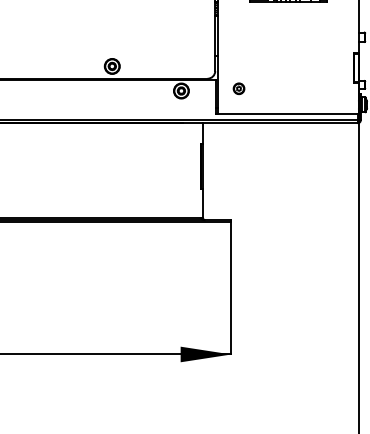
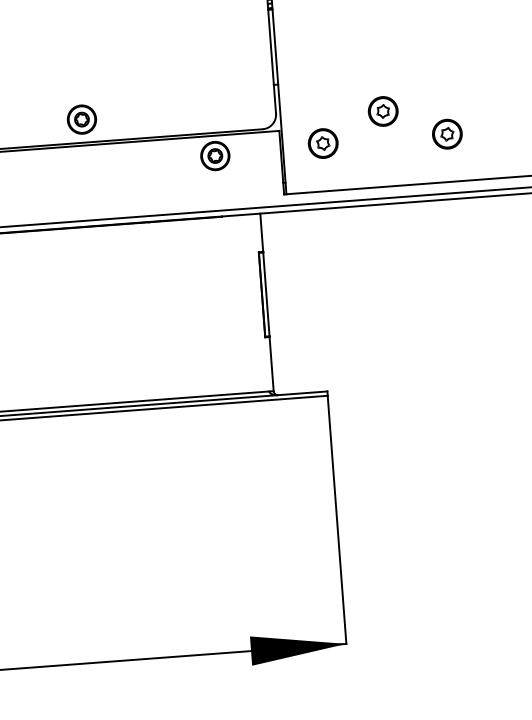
part: (271, 73) -> (382, 110), added
part: (238, 88) -> (322, 143), size x1.43
part: (304, 88) -> (446, 133), added

